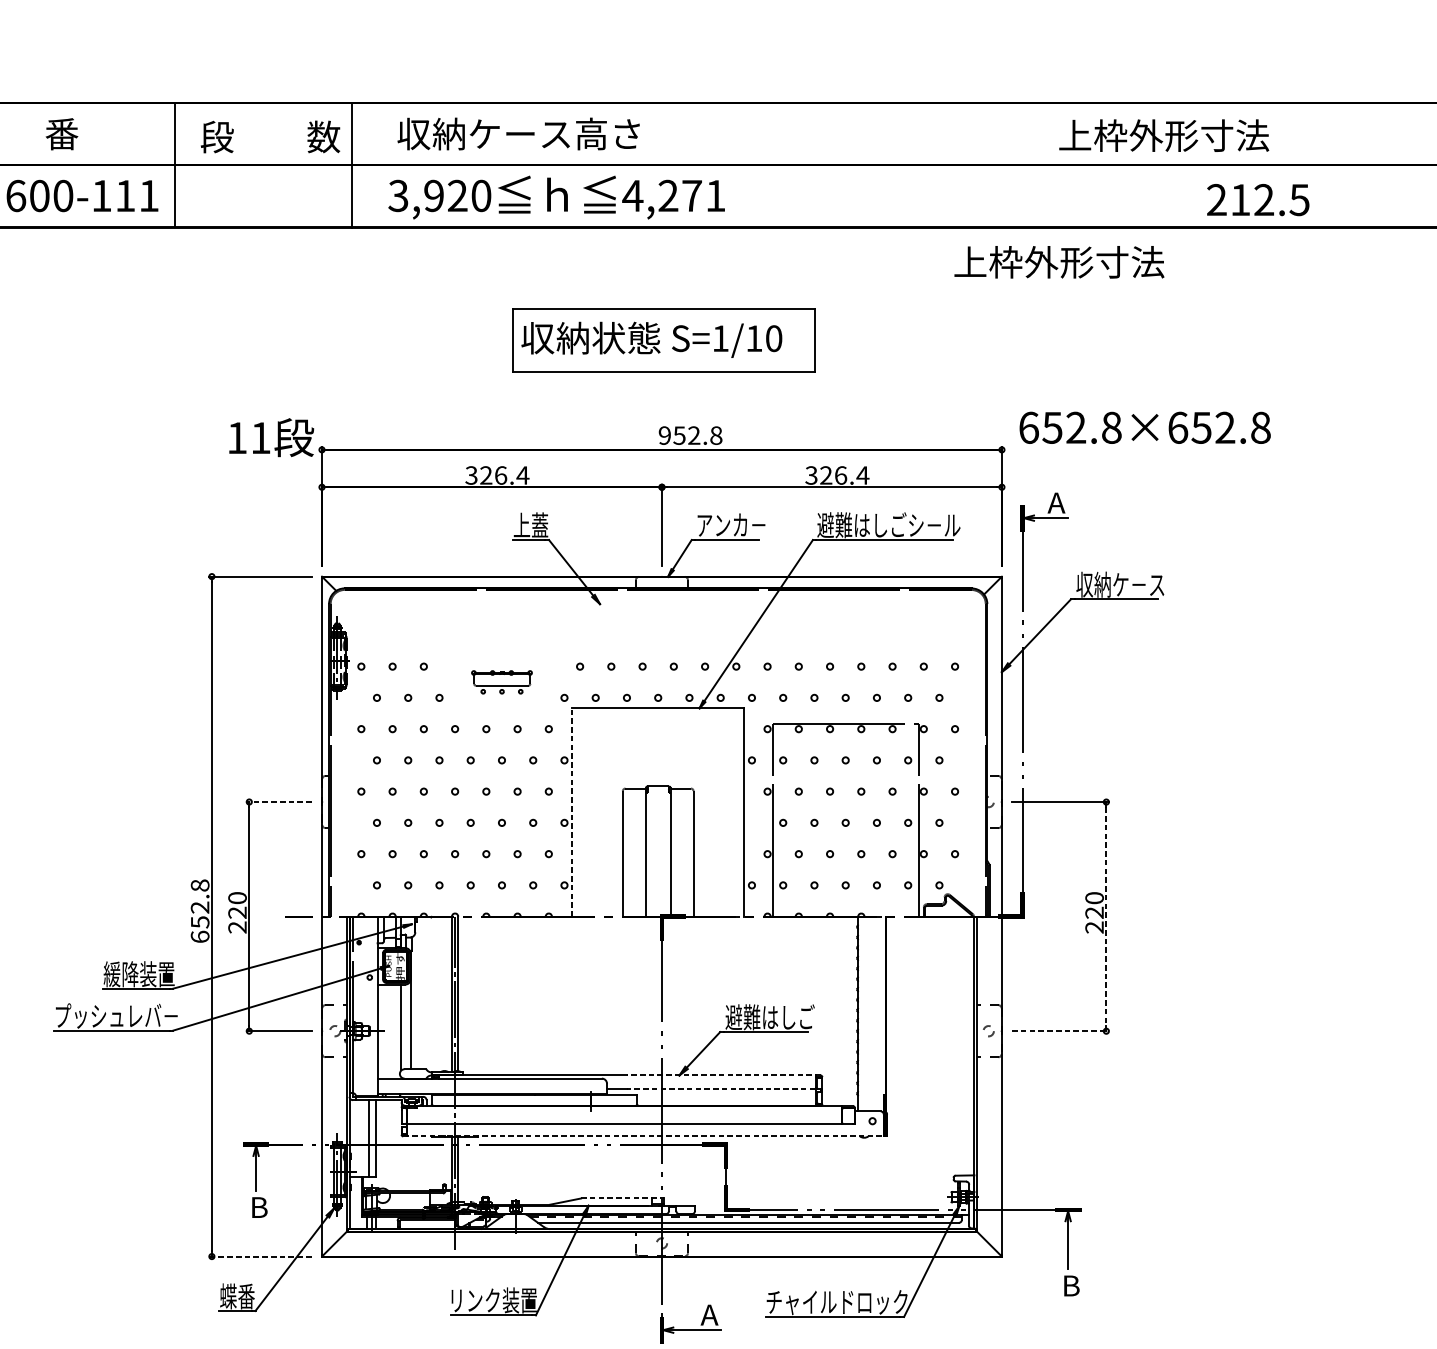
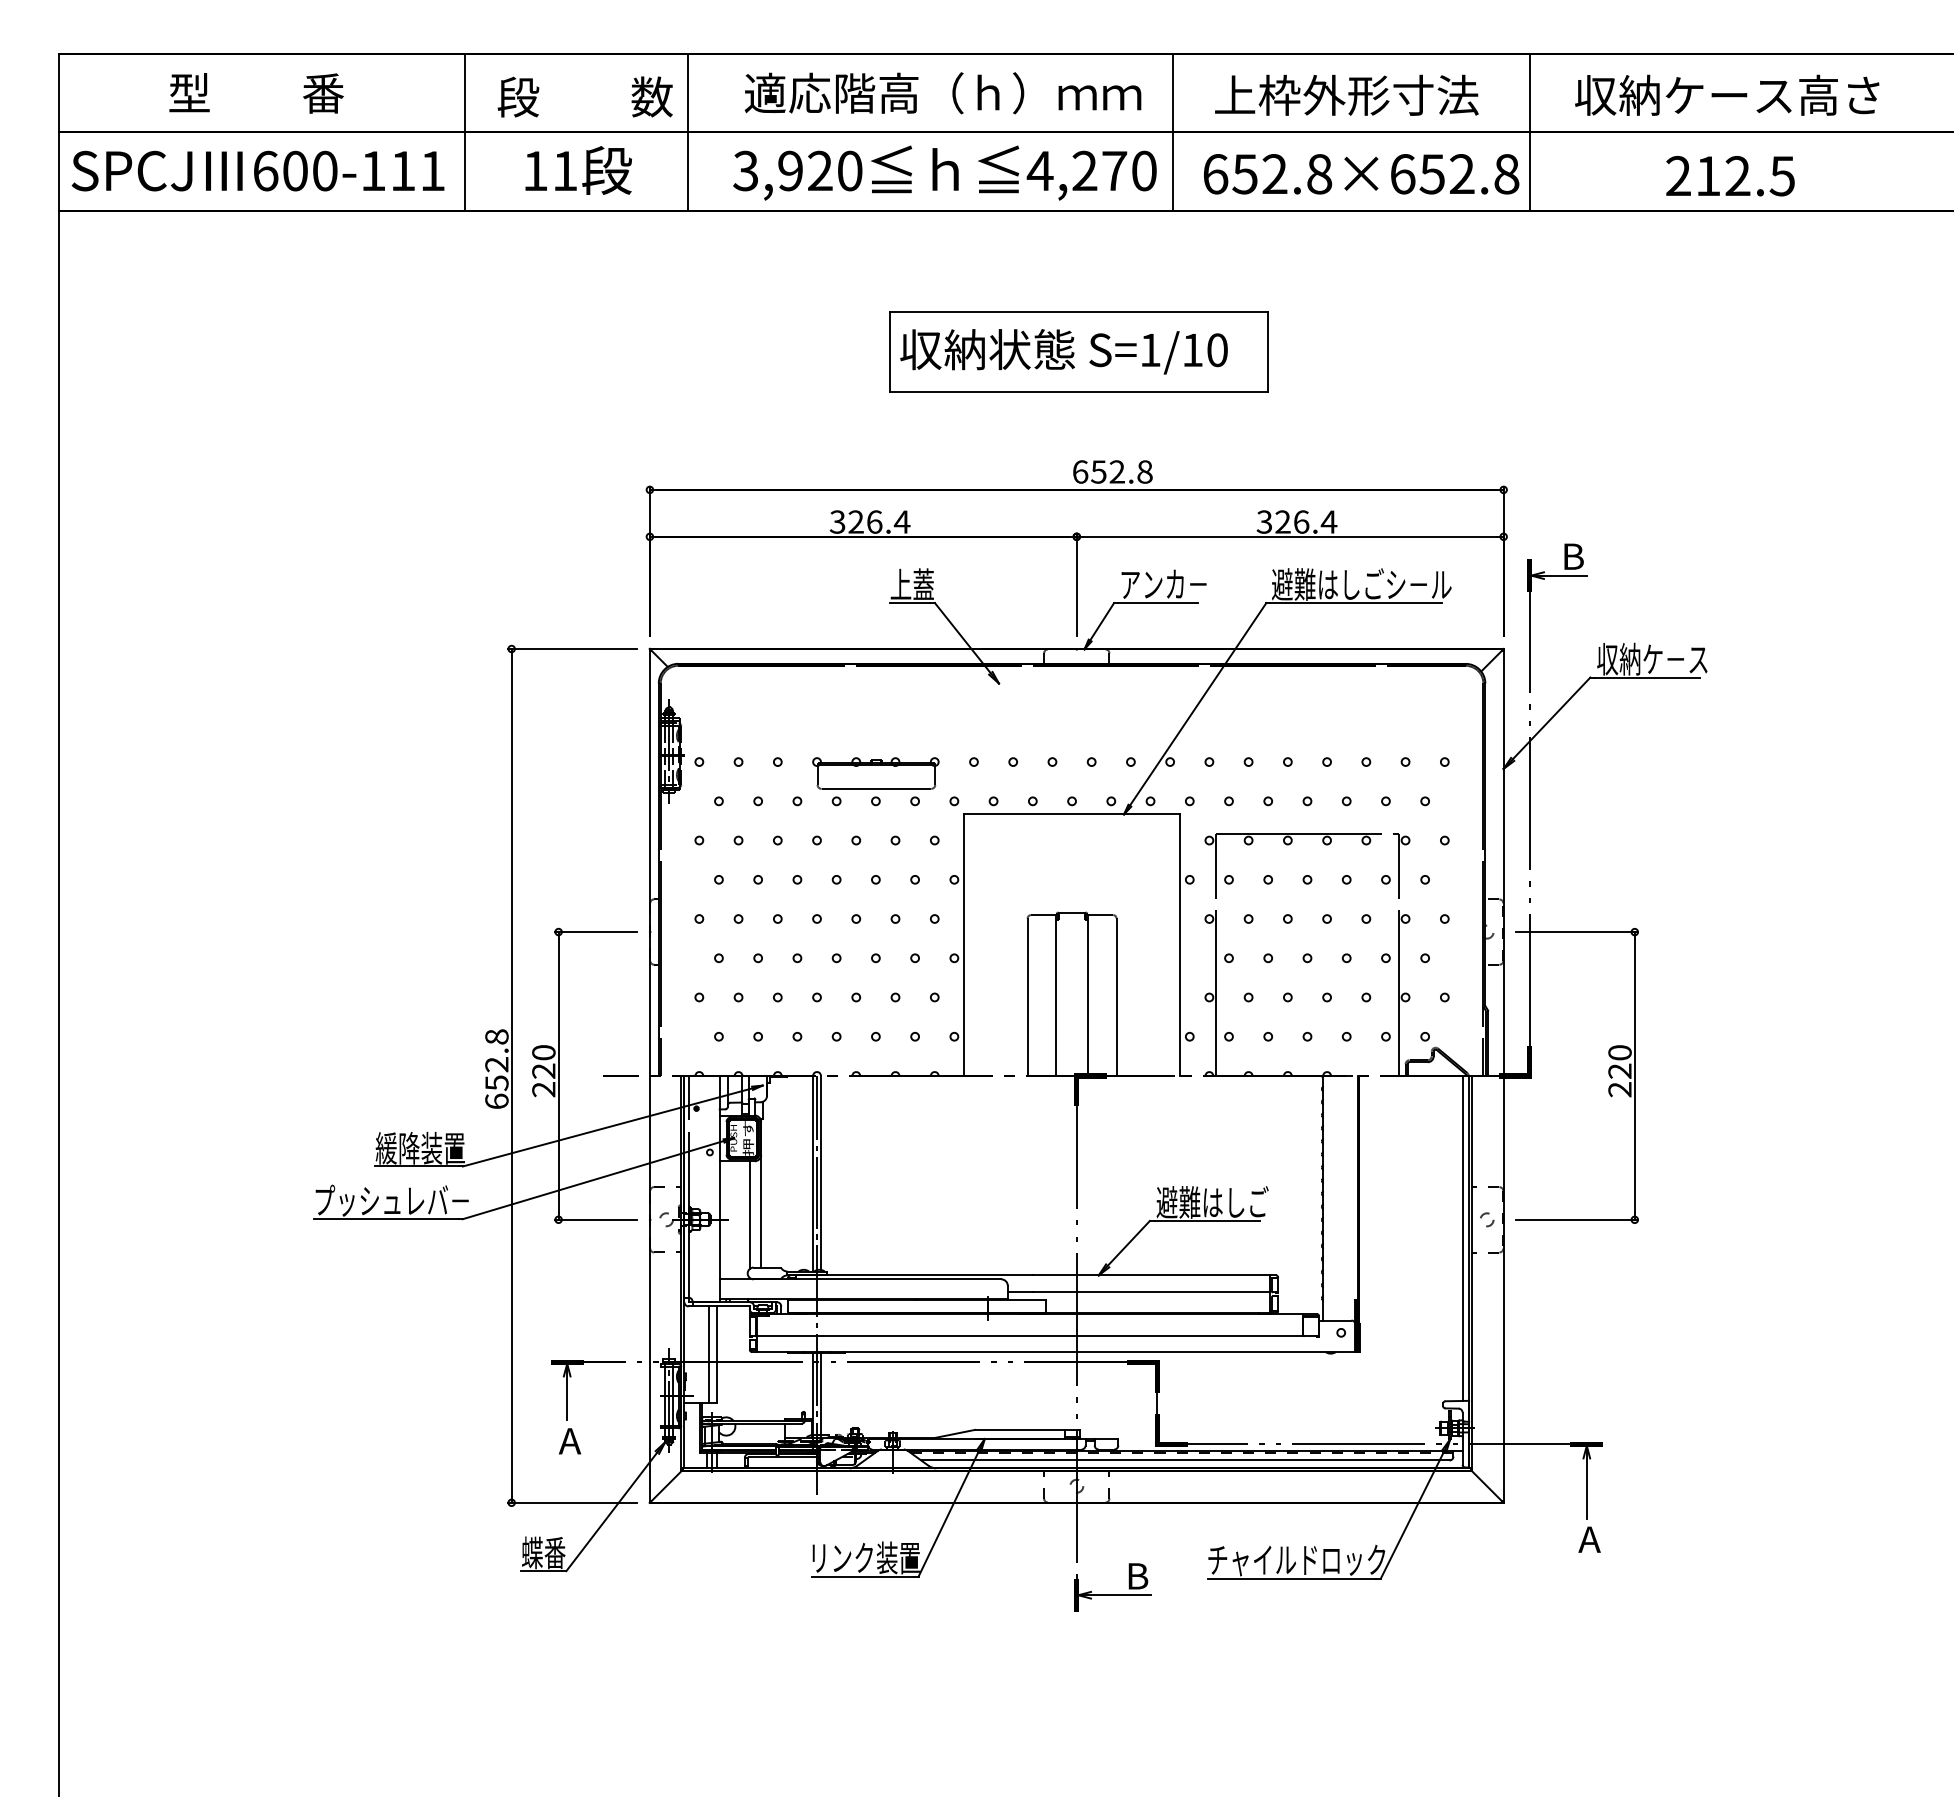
text: (555, 134) -> (942, 93), 収納ケース高さ -> 適応階高（ｈ）ｍｍ
text: (1180, 134) -> (1727, 94), 上枠外形寸法 -> 収納ケース高さ
line: (738, 164) -> (1172, 131), added
line: (1023, 164) -> (1530, 131), added
text: (715, 195) -> (1144, 170), 4,271 -> 4,270
text: (1258, 200) -> (1730, 176), moved
text: (1059, 261) -> (1346, 94), moved
text: (1145, 428) -> (1361, 174), moved
text: (664, 435) -> (1080, 471), 952.8 -> 652.8
text: (271, 437) -> (578, 170), moved
text: (1056, 502) -> (1572, 556), A -> B
part: (501, 682) -> (875, 781), size x1.67
line: (279, 802) -> (596, 932), dashed -> solid
line: (572, 812) -> (964, 945), dashed -> solid
line: (1106, 917) -> (1634, 1076), dashed -> solid
line: (1060, 1030) -> (1577, 1219), dashed -> solid
line: (969, 1045) -> (1462, 1237), added
line: (723, 1075) -> (1154, 1275), dashed -> solid
line: (720, 1089) -> (1150, 1292), dashed -> solid
line: (643, 1136) -> (1053, 1351), dashed -> solid
line: (623, 1198) -> (1028, 1429), dashed -> solid
text: (257, 1207) -> (569, 1441), B -> A
line: (260, 1256) -> (572, 1502), dashed -> solid
text: (1070, 1285) -> (1589, 1539), B -> A
text: (709, 1315) -> (1136, 1576), A -> B

